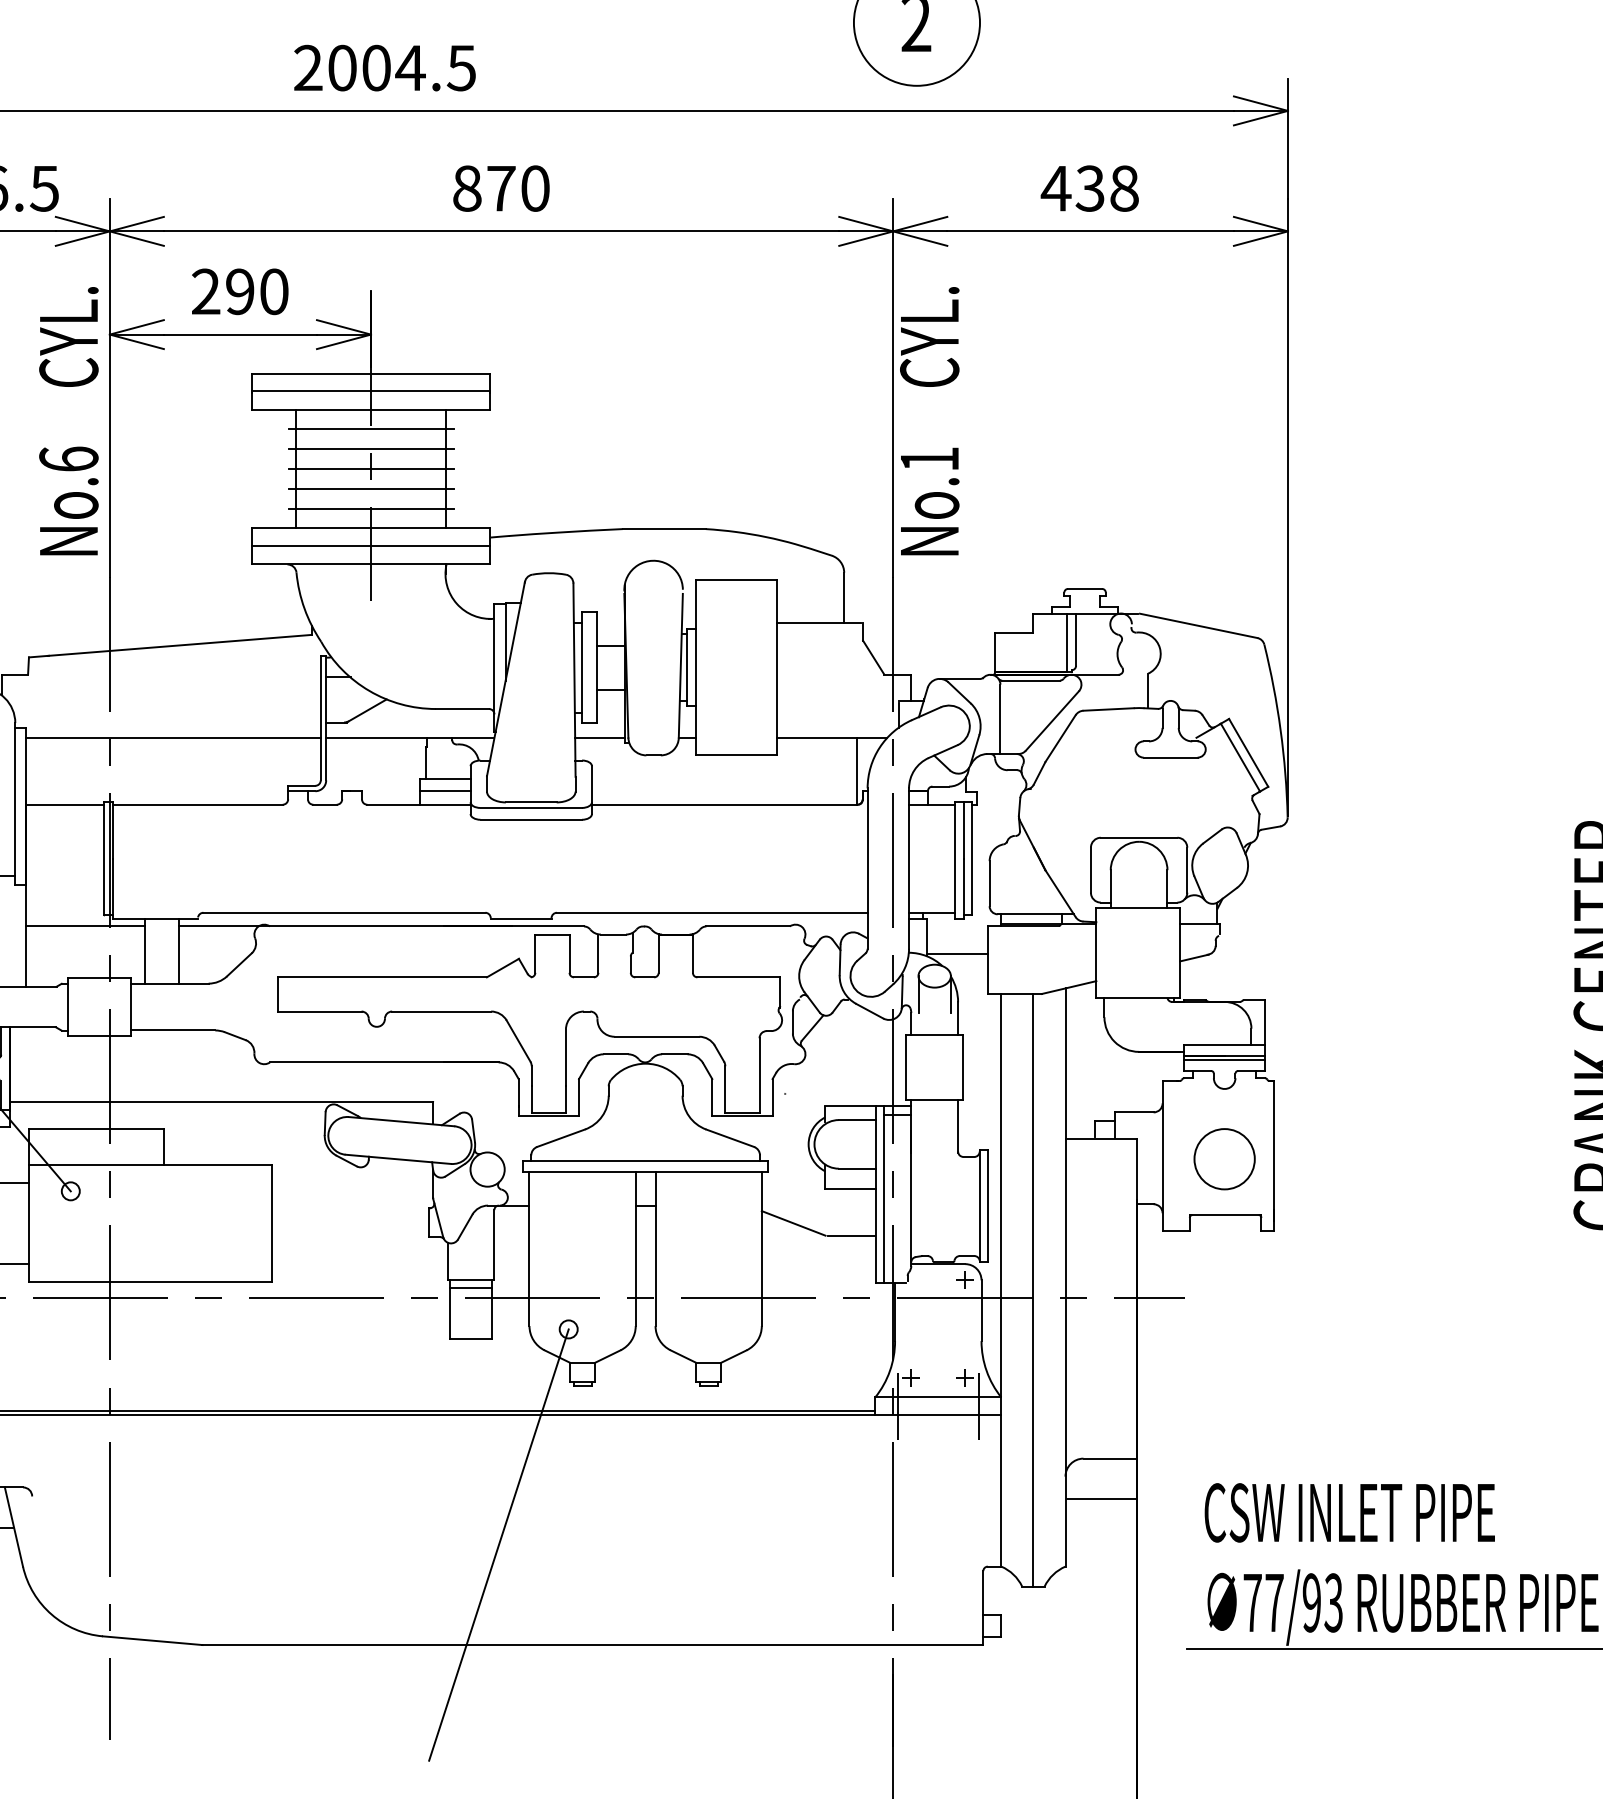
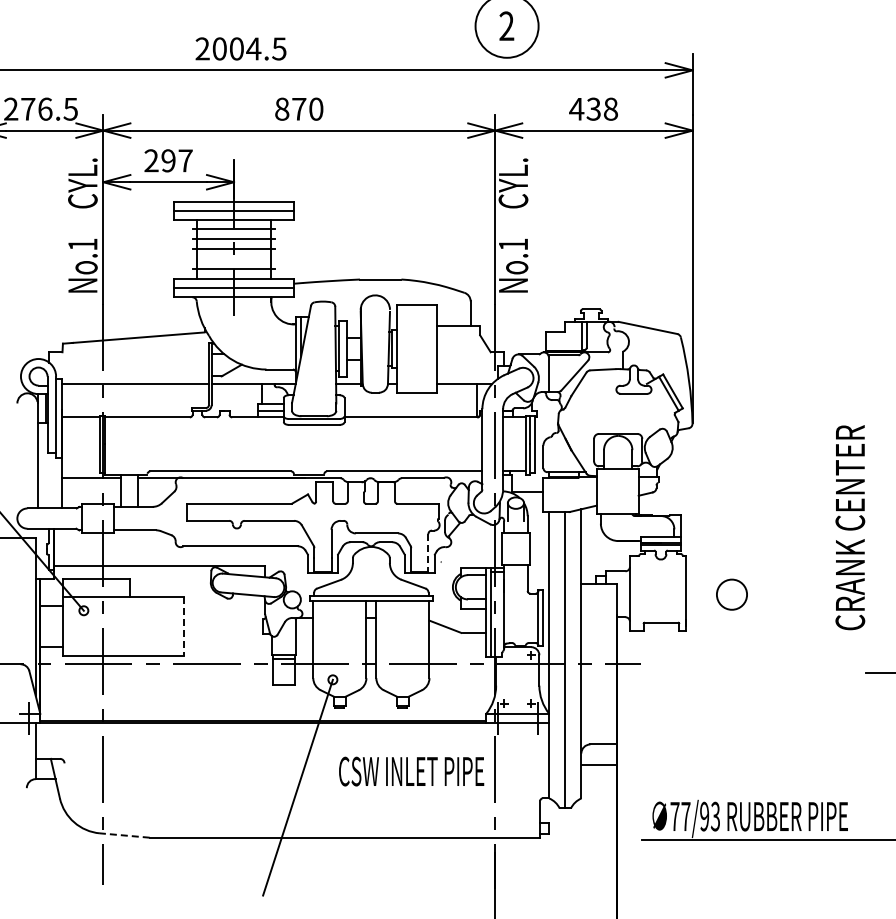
text: (274, 291) -> (185, 160), 290 -> 297
text: (68, 459) -> (82, 244), No.6 -> No.1
line: (371, 489) -> (234, 259), removed
line: (759, 1074) -> (428, 552), solid -> dashed
circle: (1223, 1158) -> (731, 594), moved
line: (272, 1224) -> (184, 627), solid -> dashed
text: (1349, 1512) -> (411, 771), moved
line: (152, 1640) -> (124, 835), solid -> dashed

